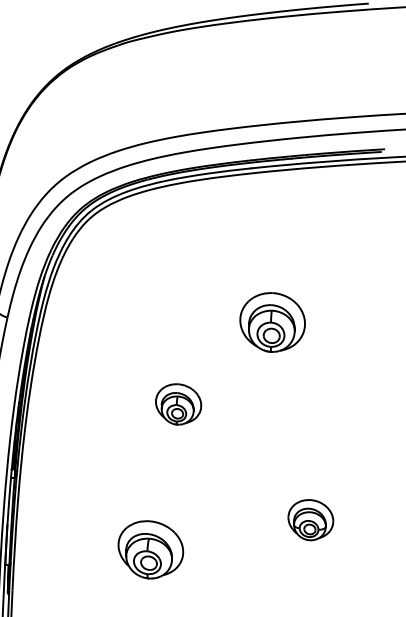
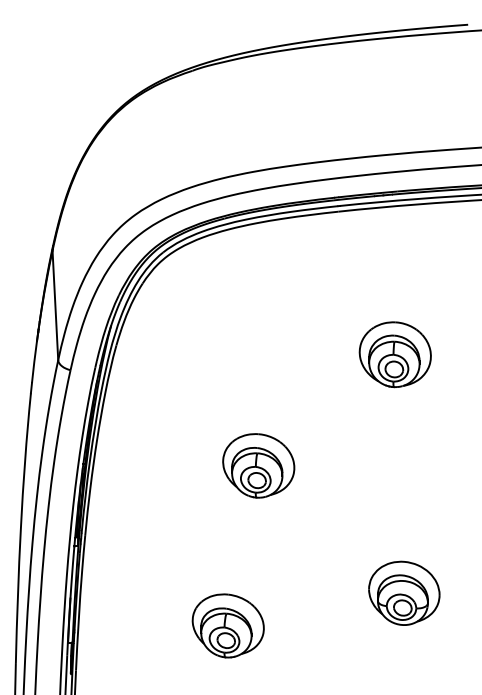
part: (271, 322) -> (394, 354), moved
part: (178, 404) -> (258, 465), size x1.43
part: (310, 519) -> (404, 592), size x1.43

